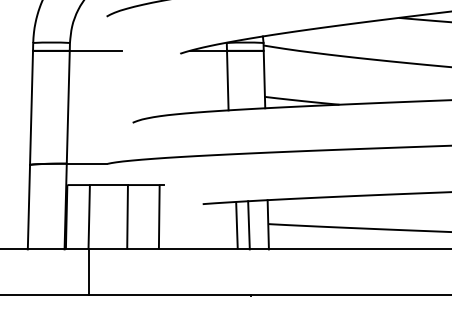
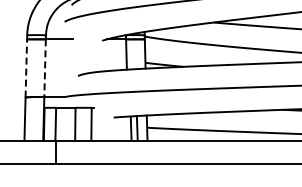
line: (31, 106) -> (26, 67), solid -> dashed
line: (69, 107) -> (45, 68), solid -> dashed

